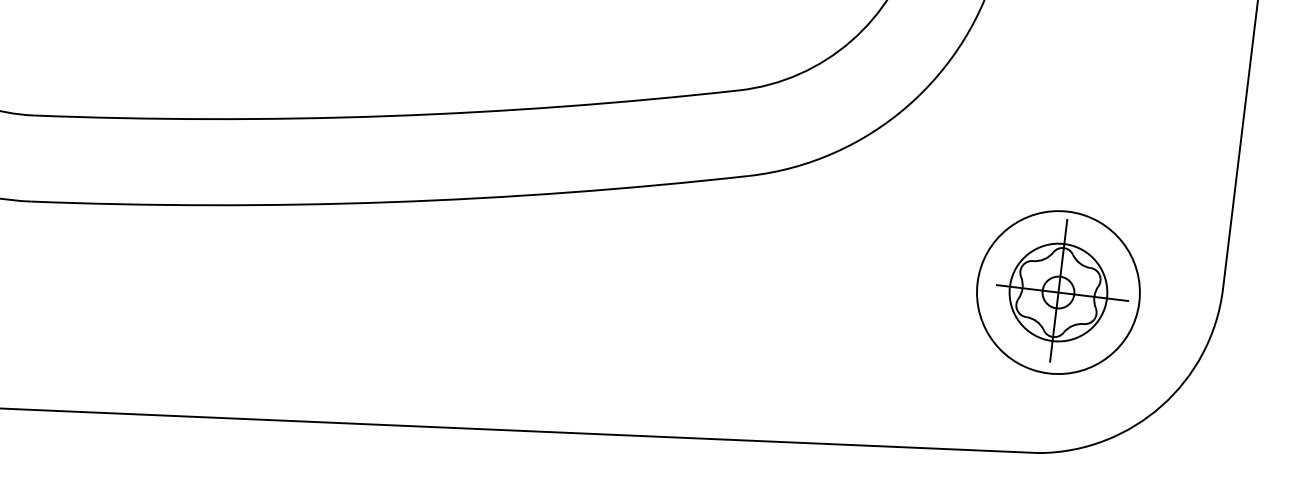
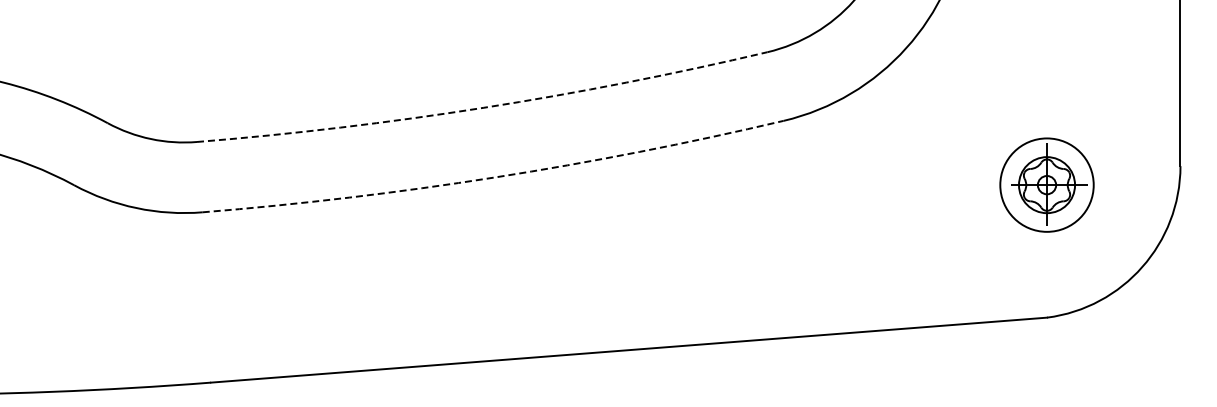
arc: (386, 115) -> (483, 107), solid -> dashed
arc: (390, 202) -> (494, 177), solid -> dashed
part: (1057, 291) -> (1046, 184), size x0.7

